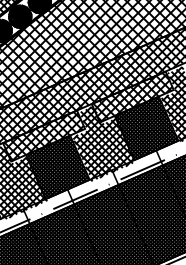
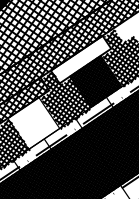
hatch: (132, 97) -> (80, 60), removed
hatch: (57, 166) -> (33, 122), removed

